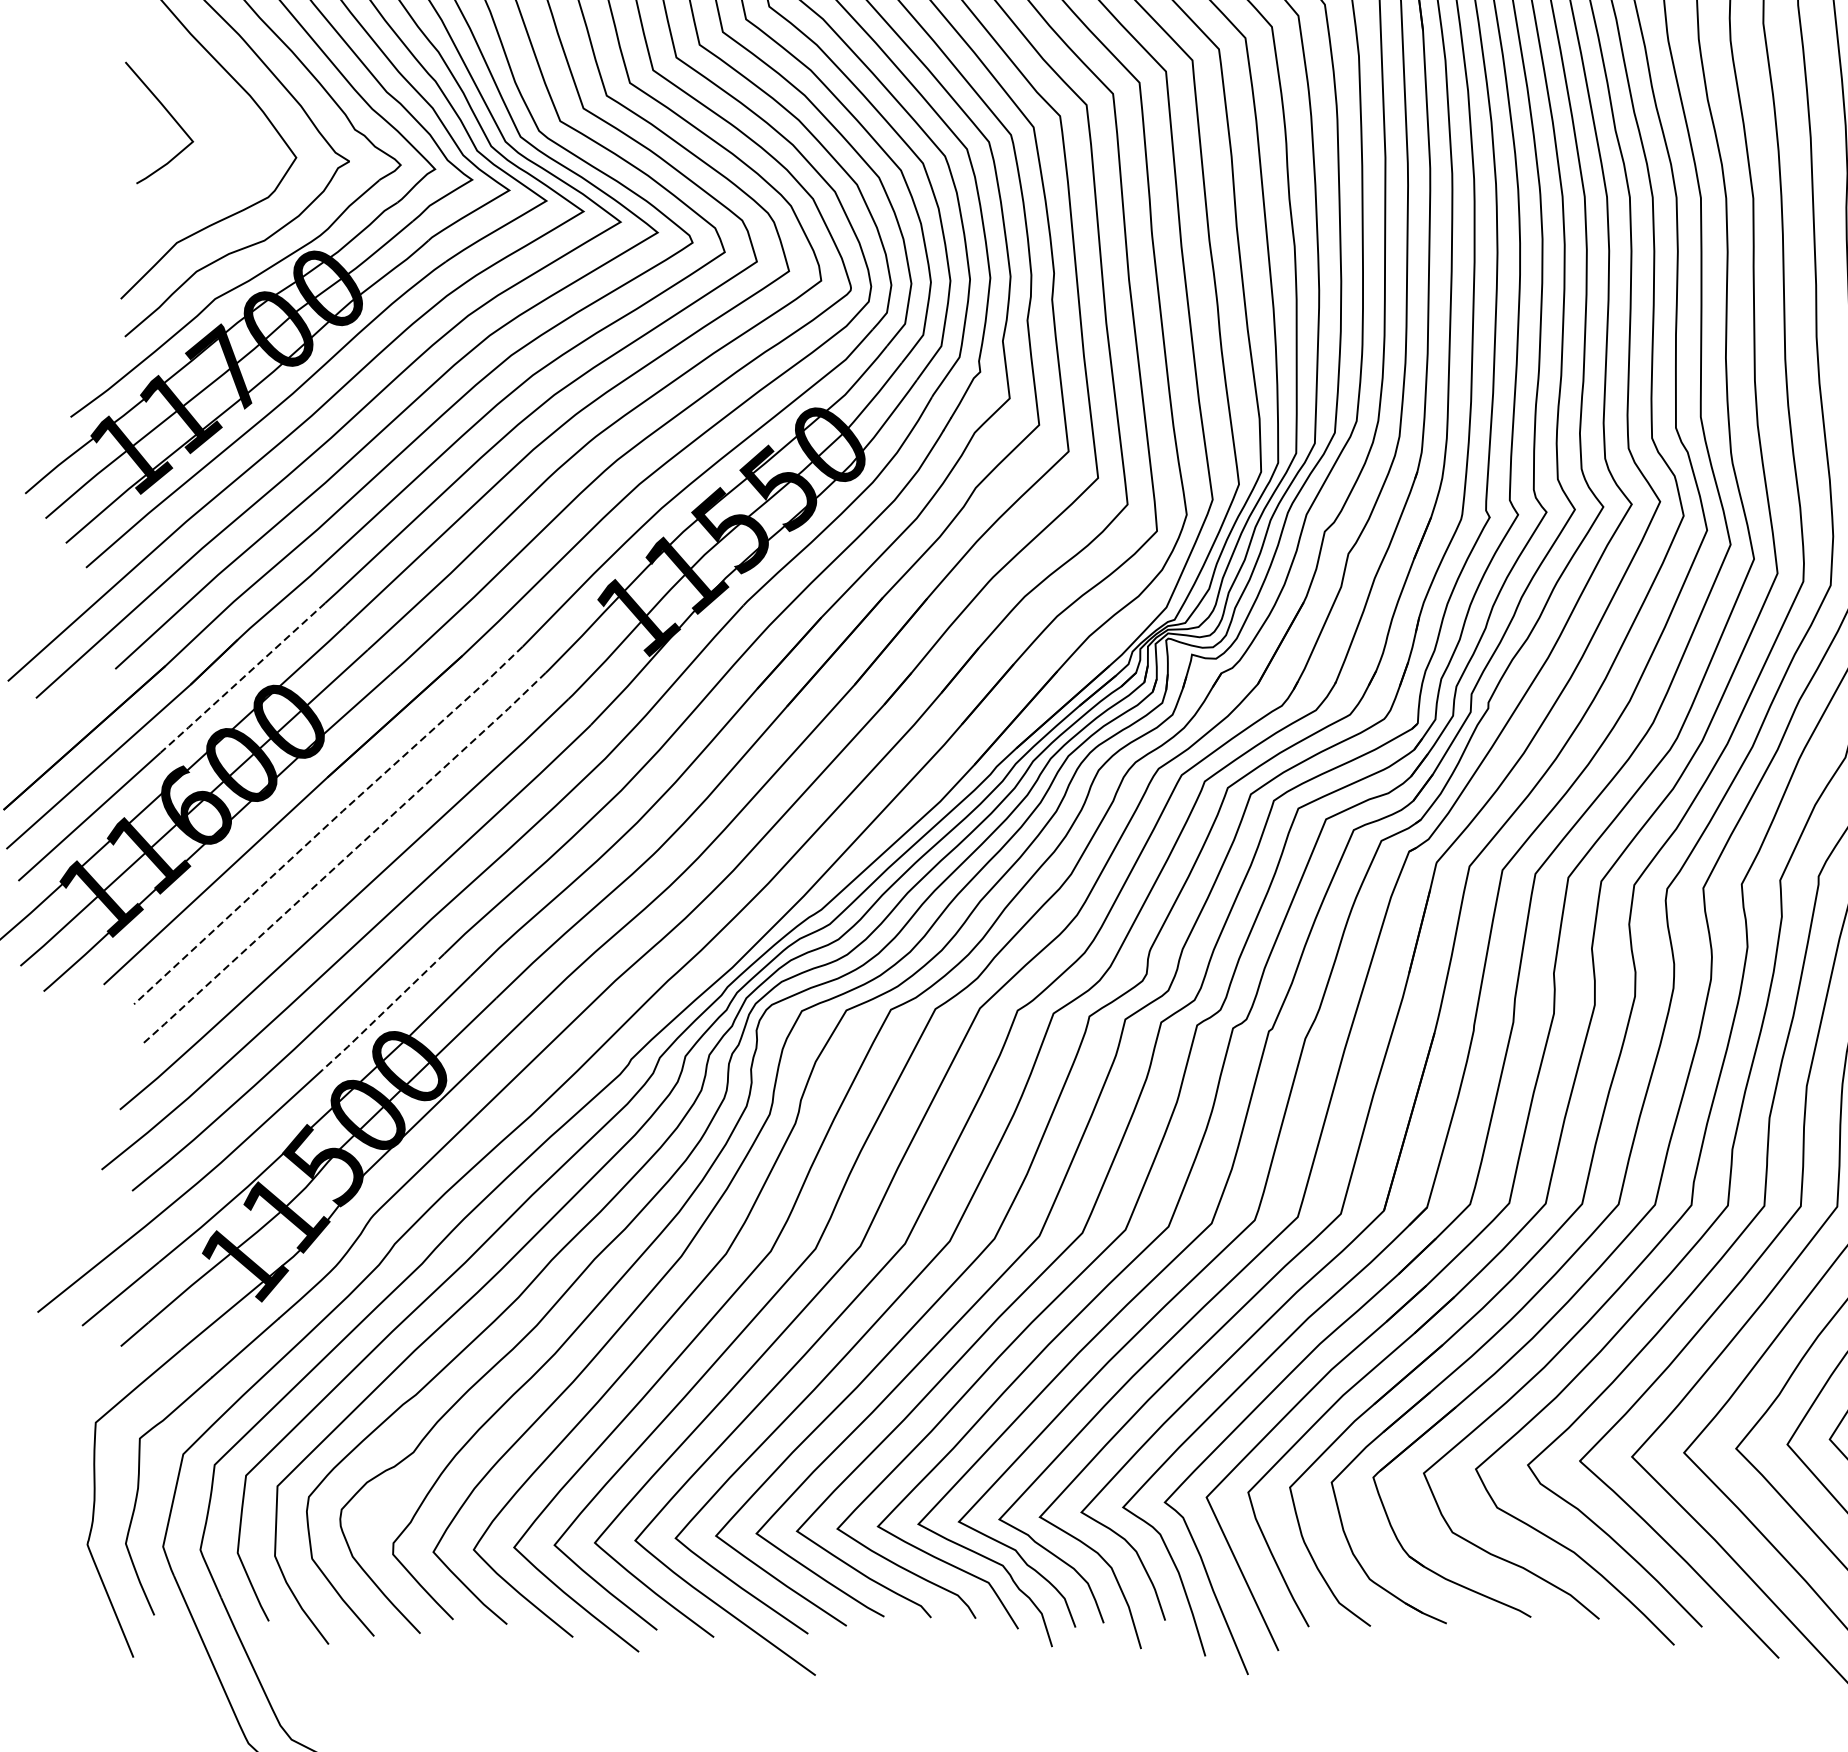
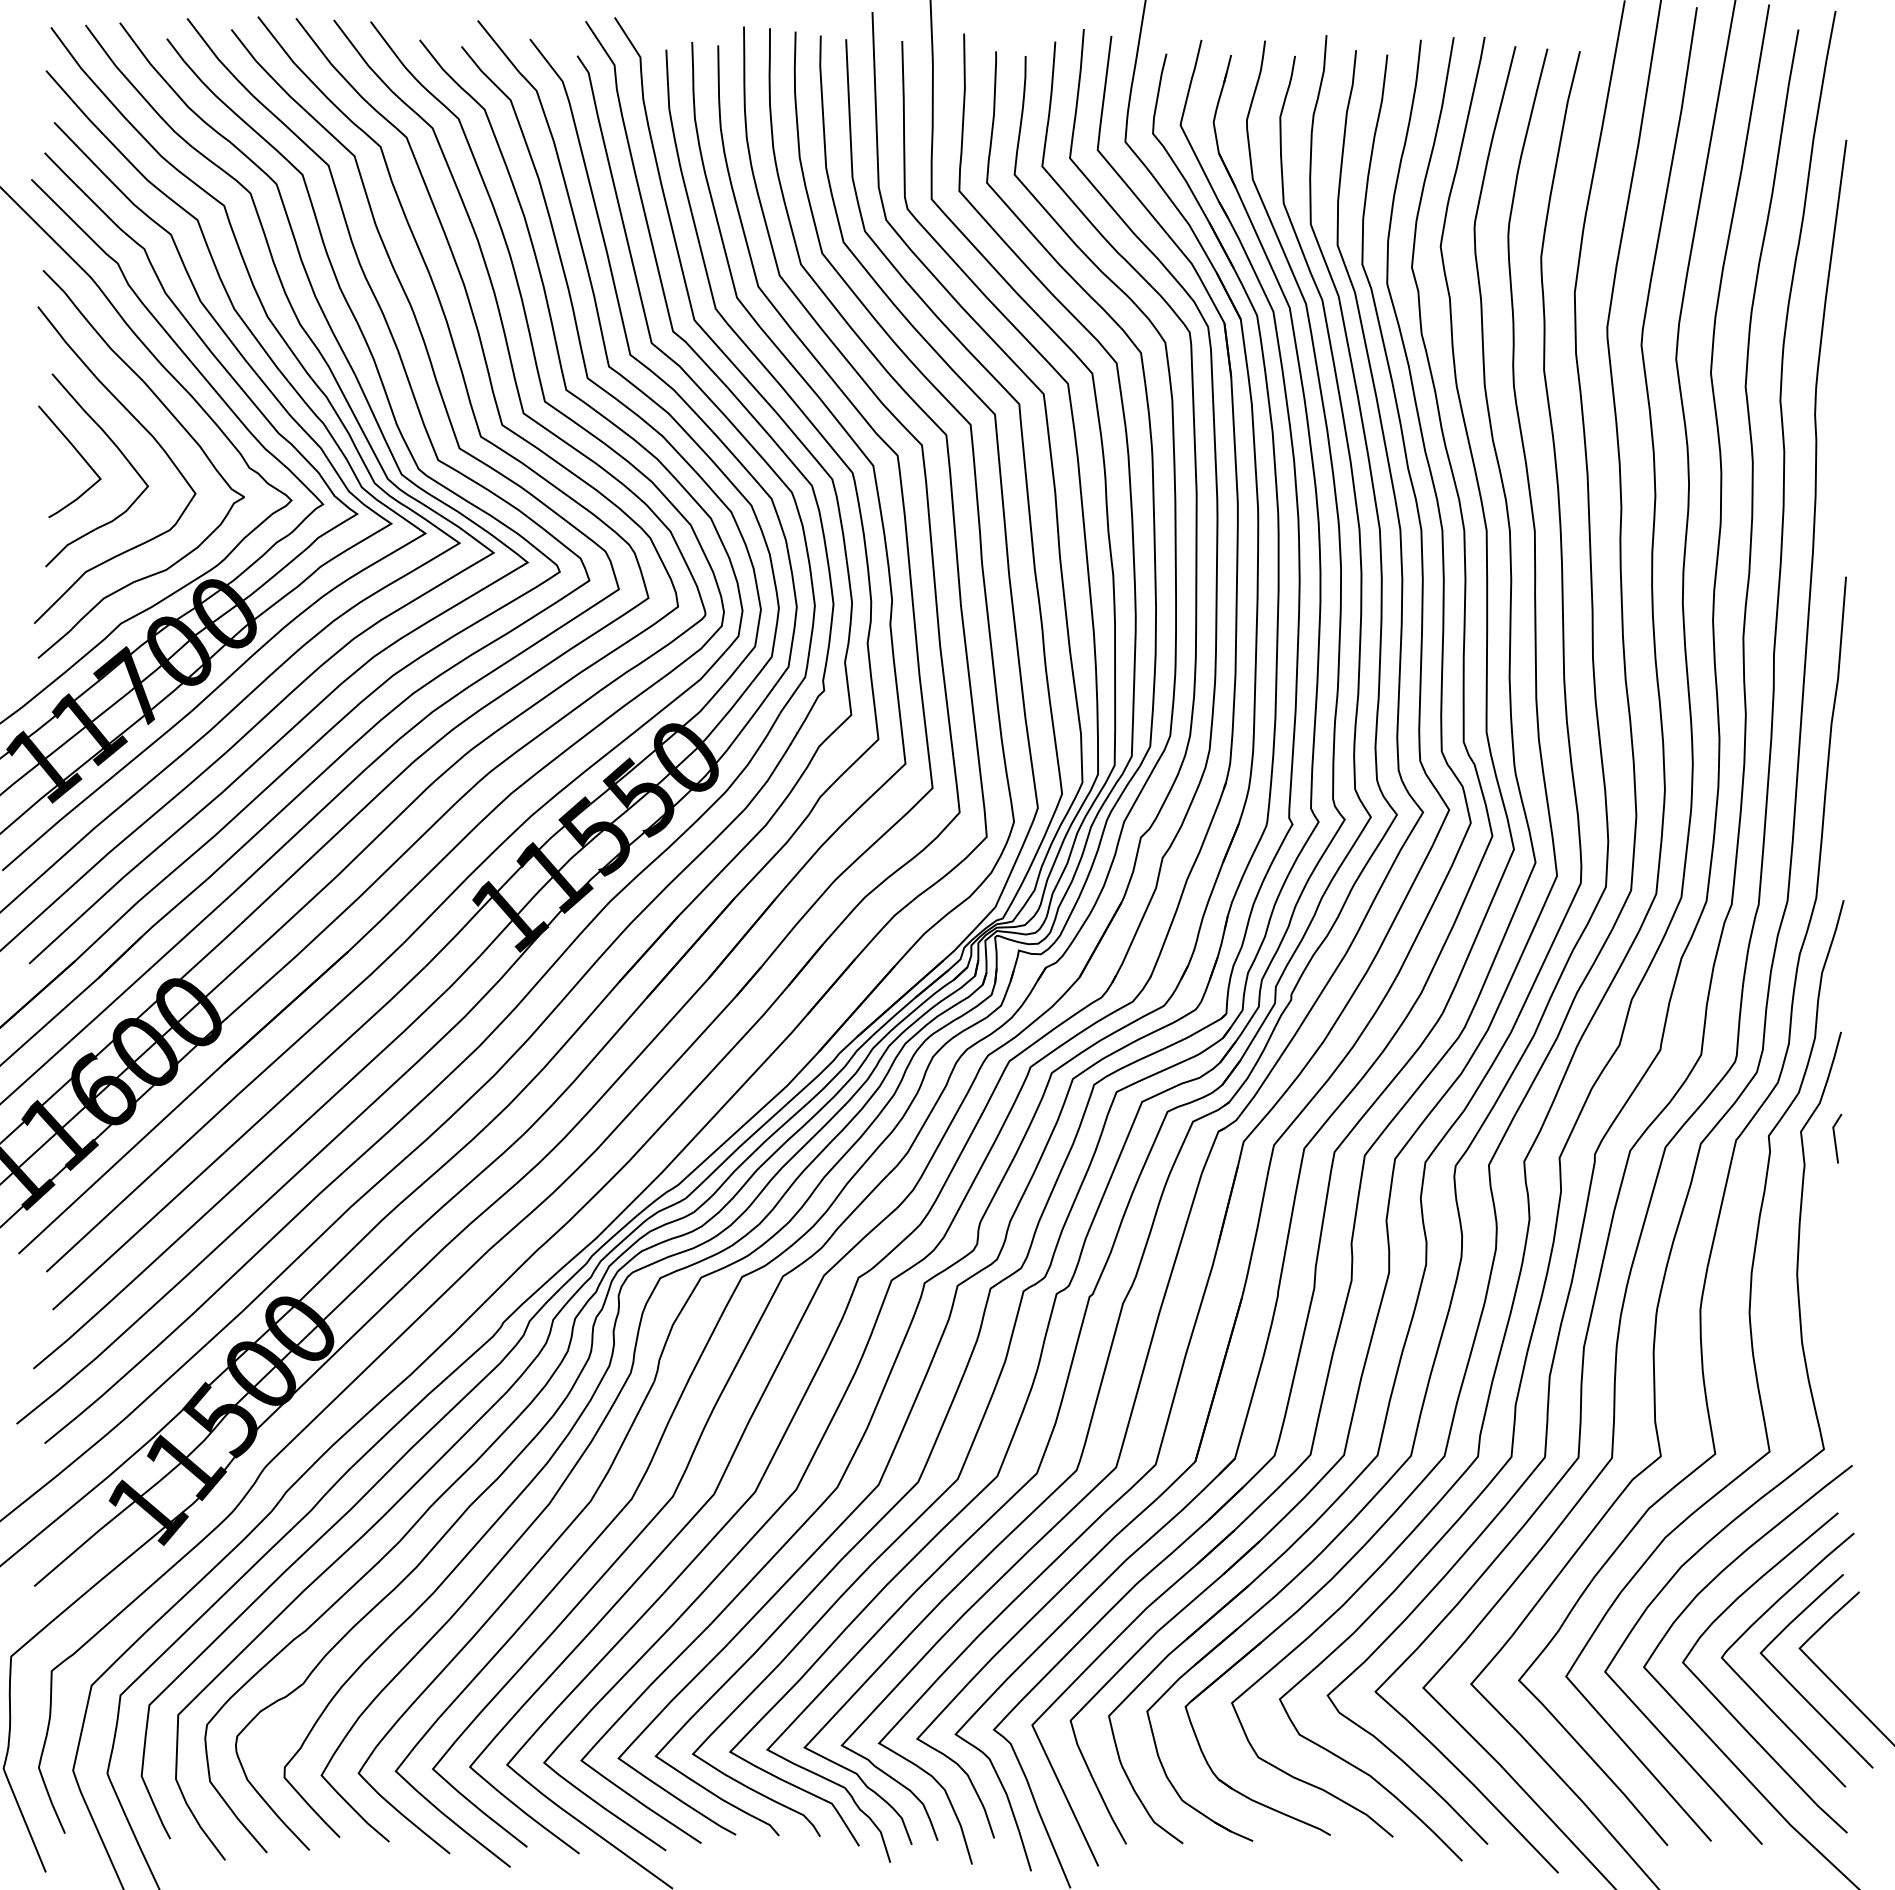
curve: (215, 115) -> (121, 454), added
line: (241, 678) -> (145, 972), dashed -> solid
line: (328, 824) -> (225, 1106), dashed -> solid
line: (344, 859) -> (239, 1138), dashed -> solid
line: (383, 1012) -> (275, 1279), dashed -> solid

